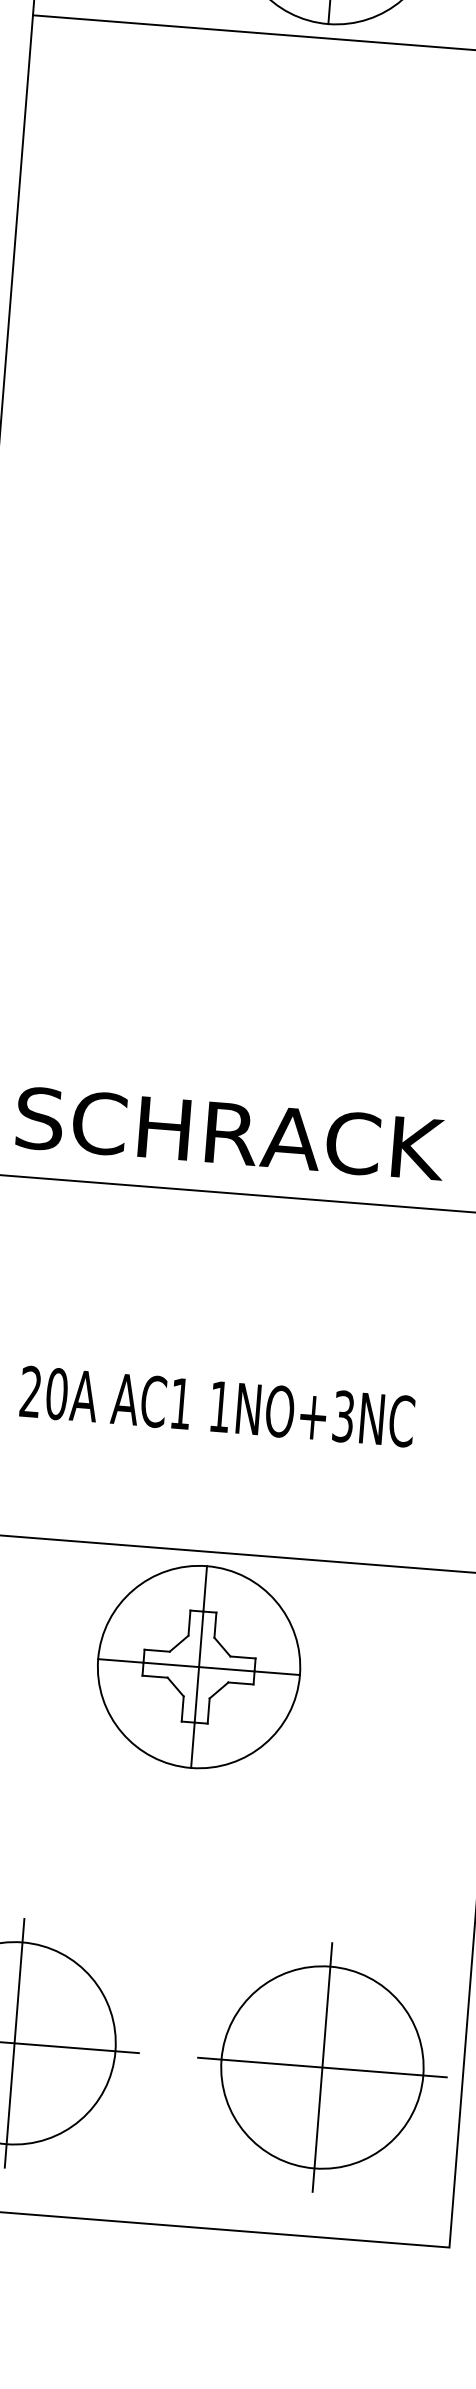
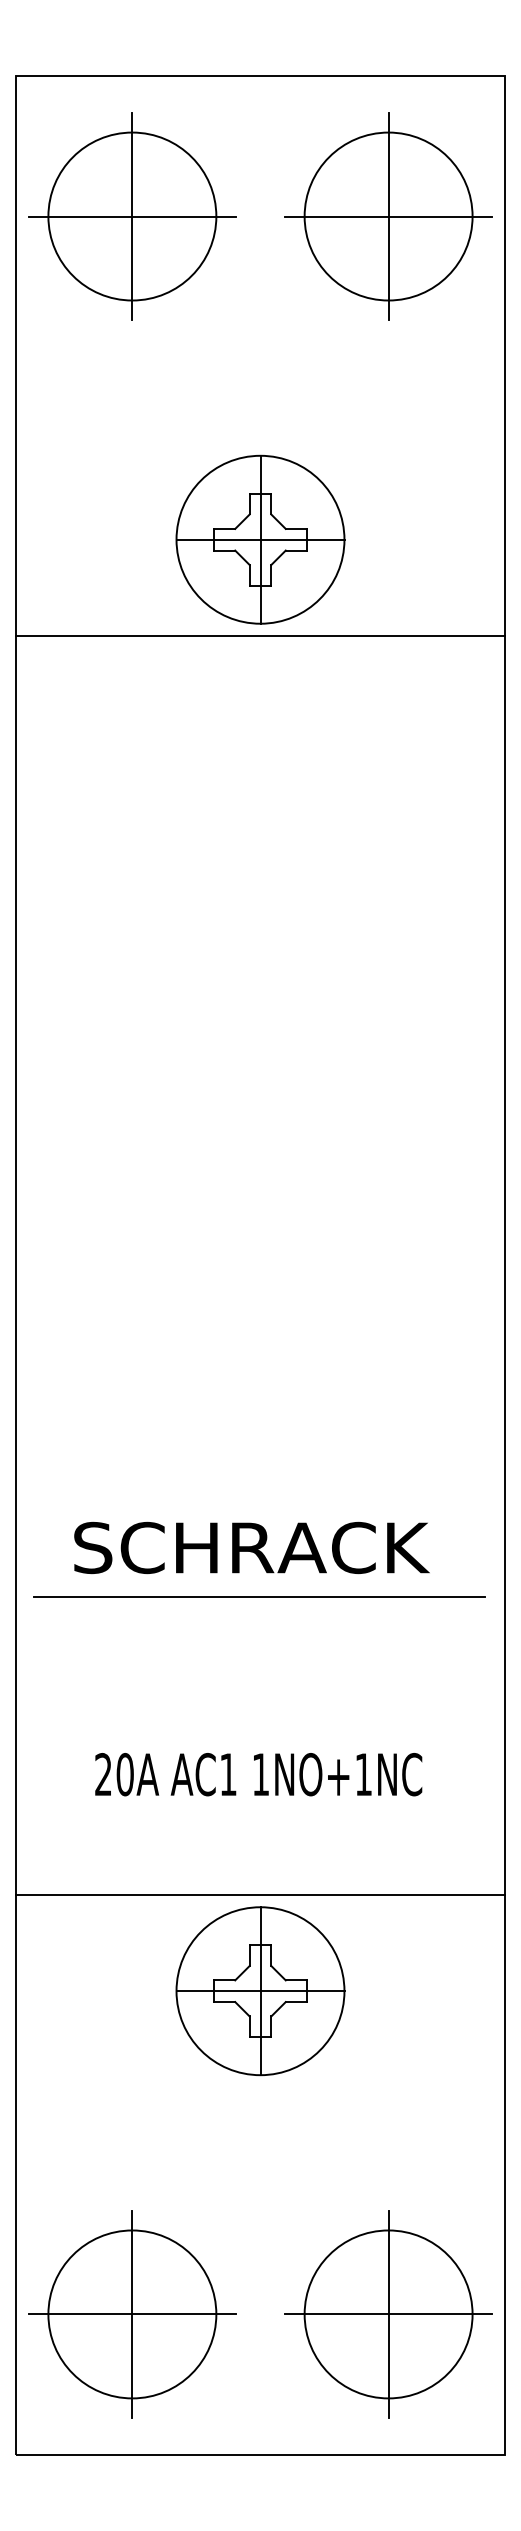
text: (343, 1416) -> (363, 1774), 1NO+3NC -> 1NO+1NC

